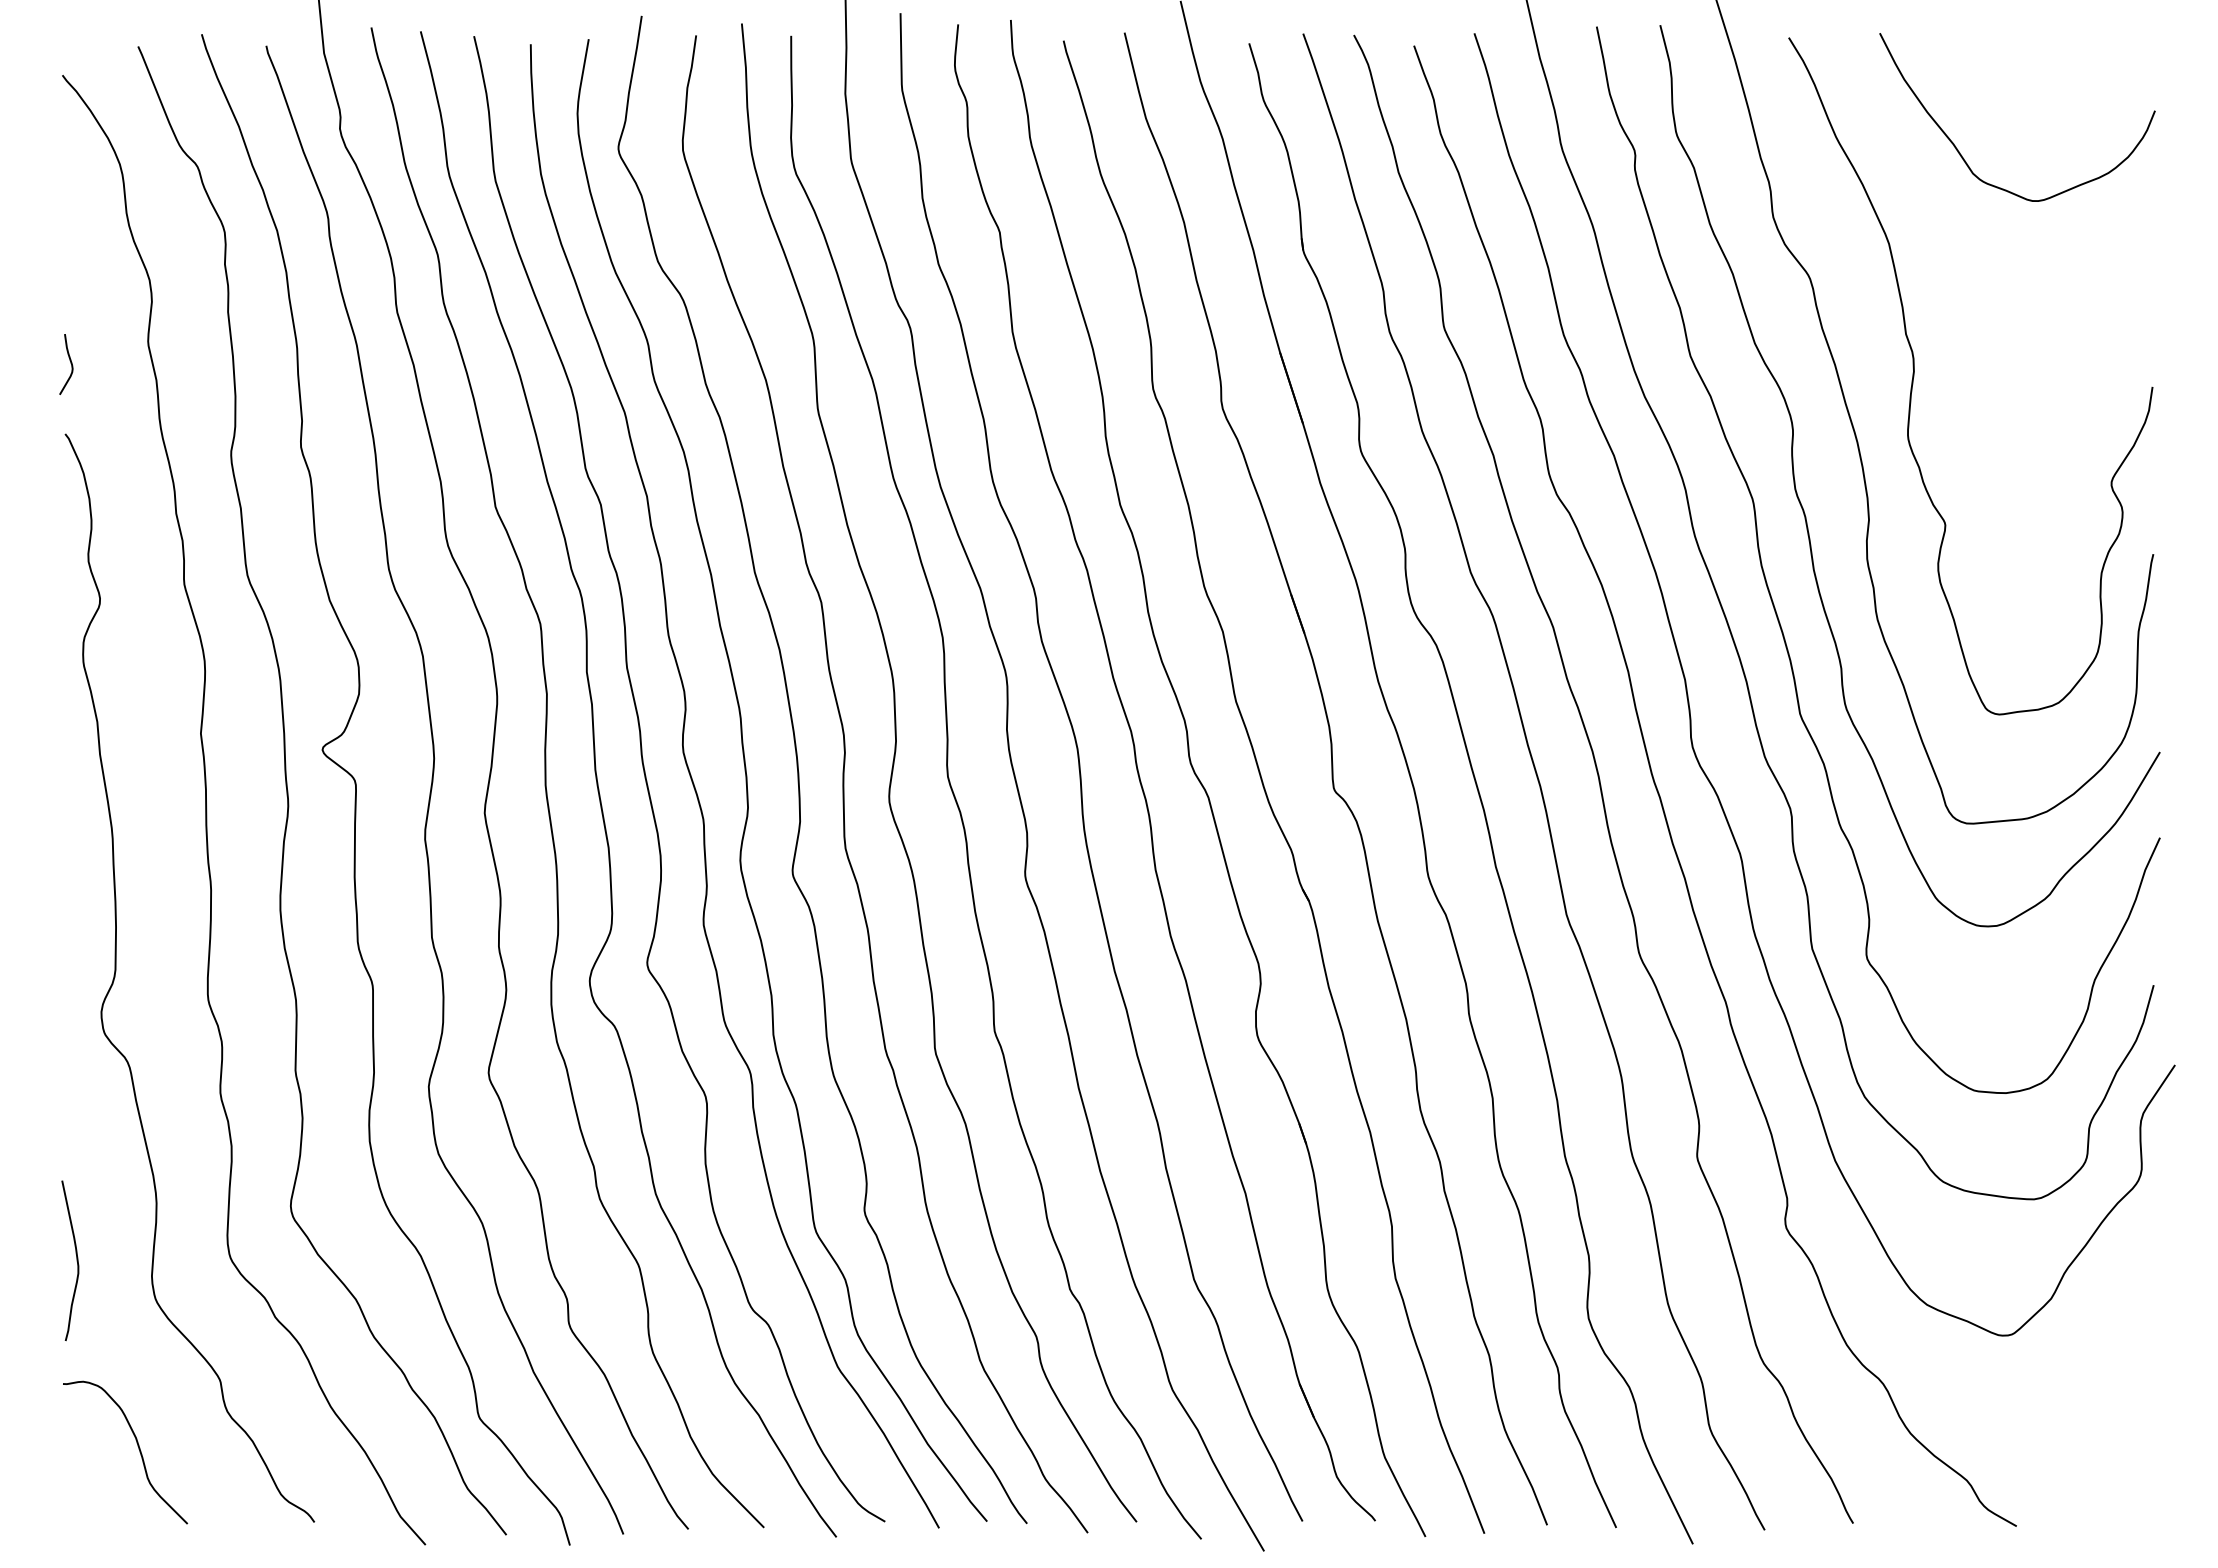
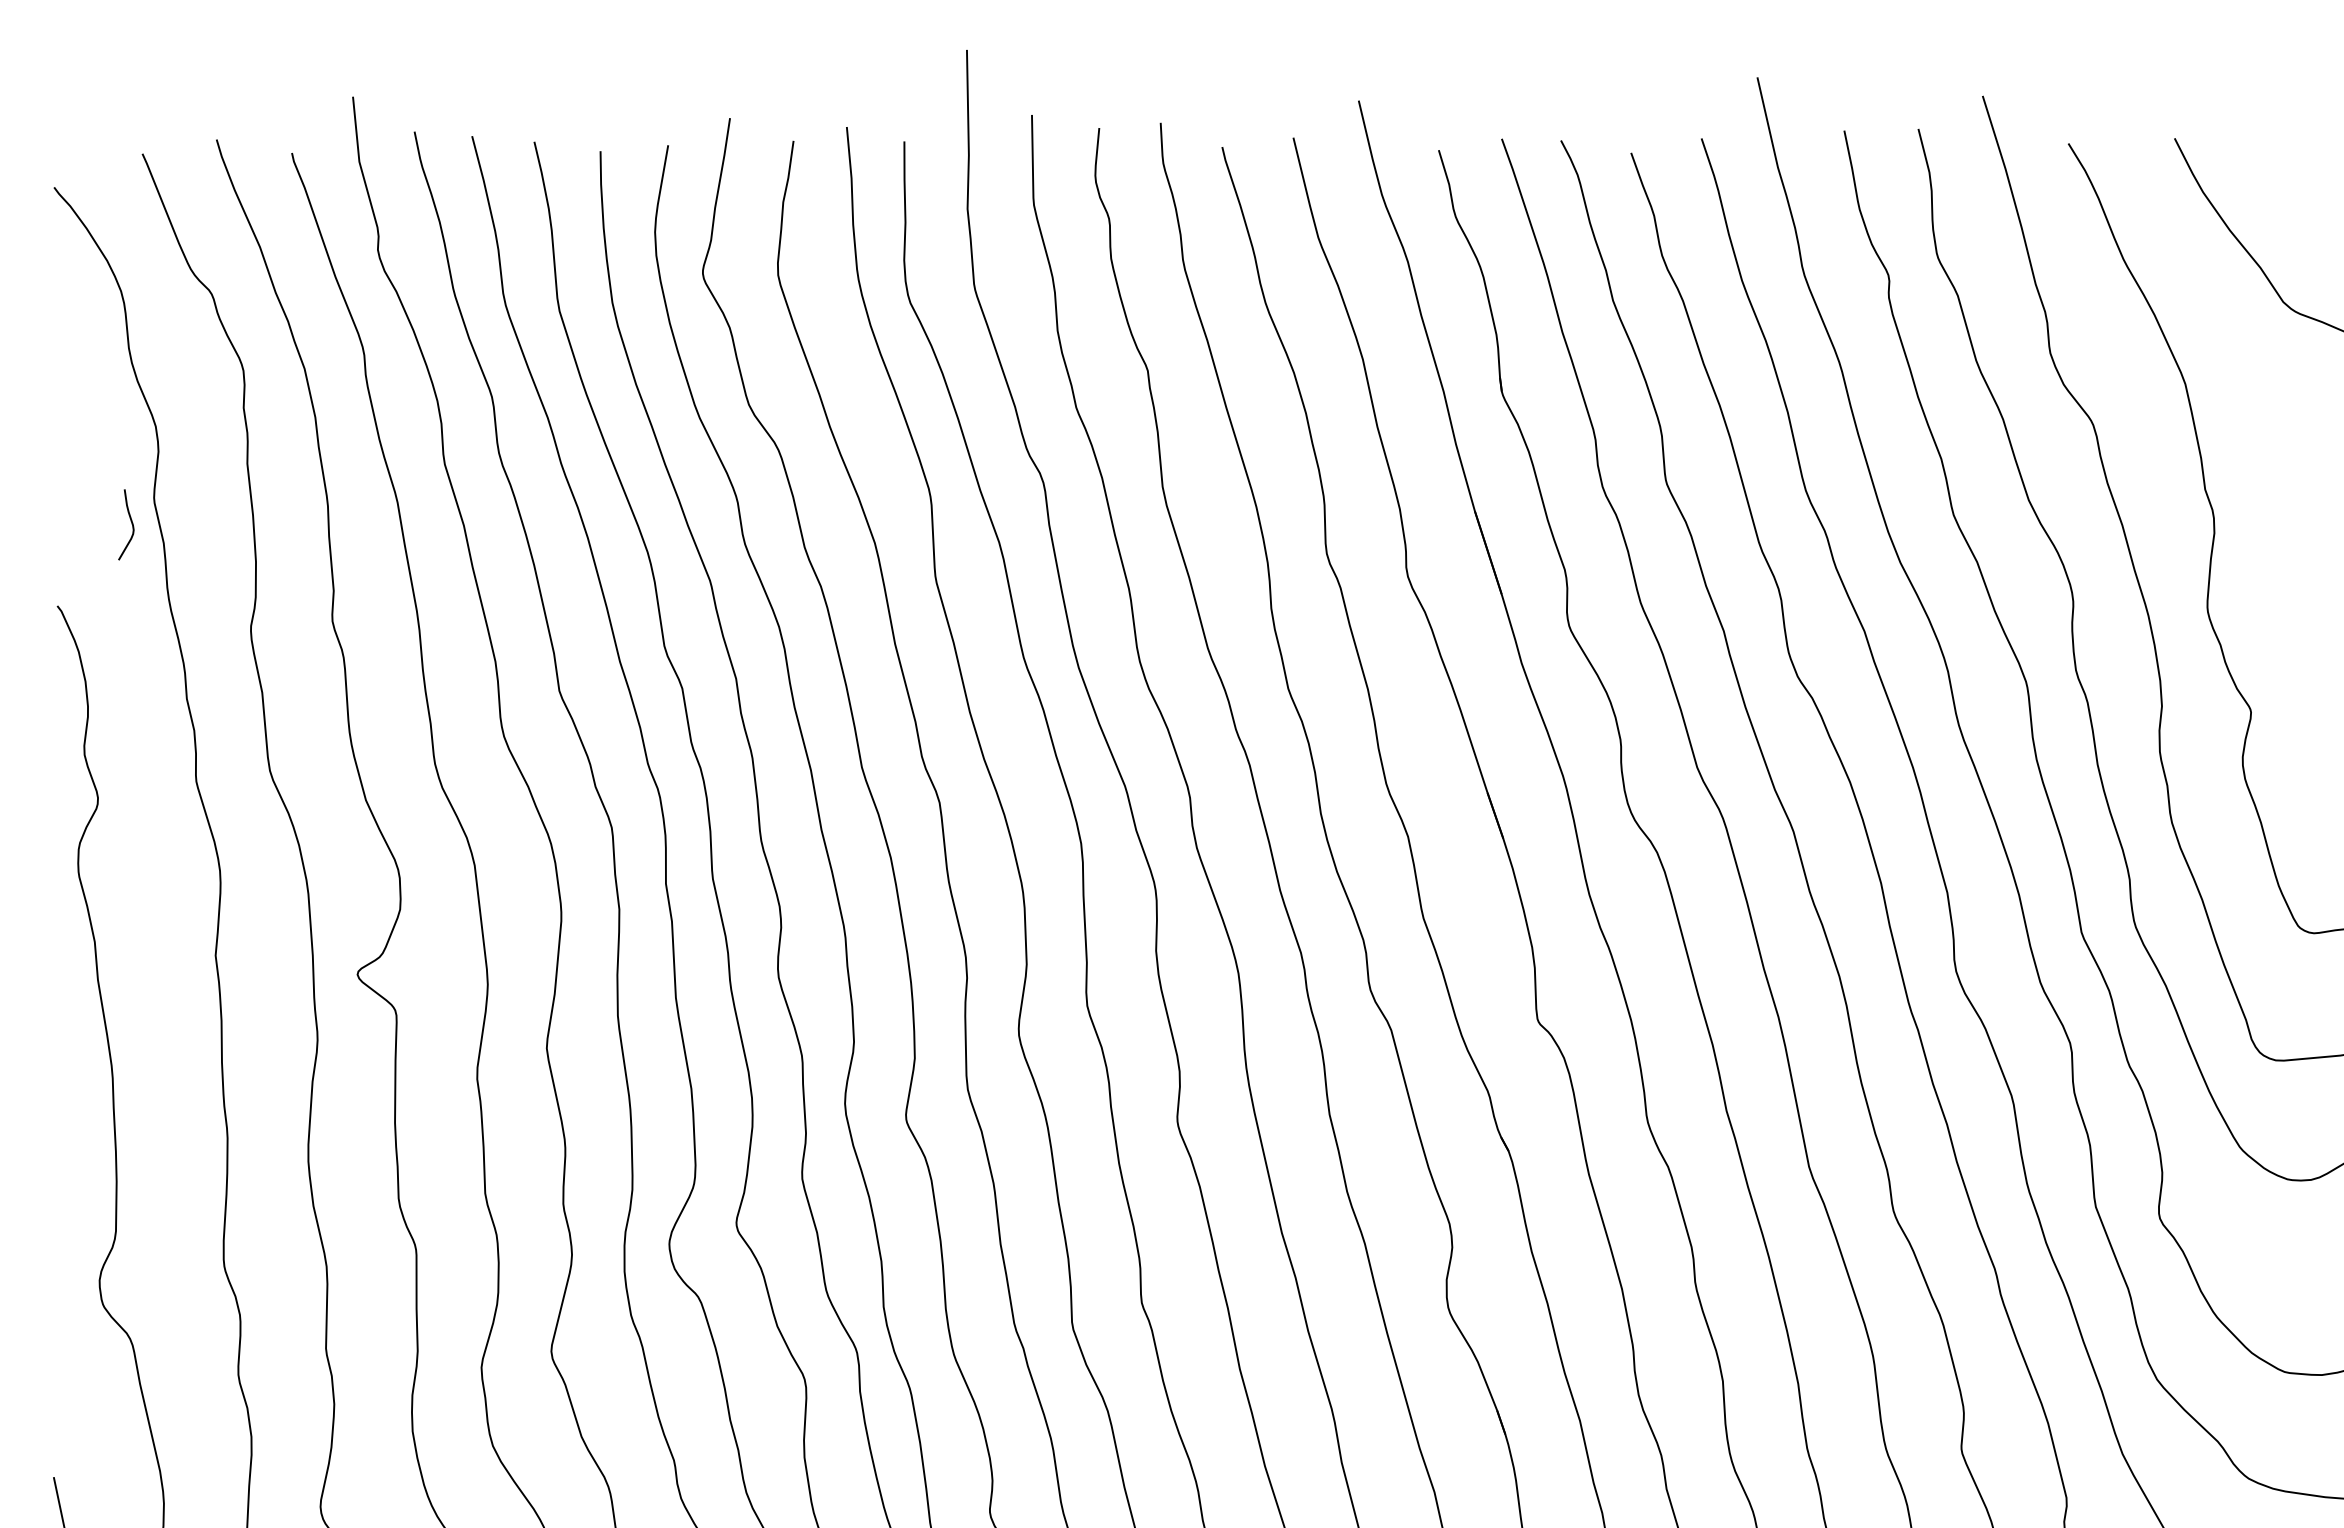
curve: (70, 363) -> (131, 523), moved

